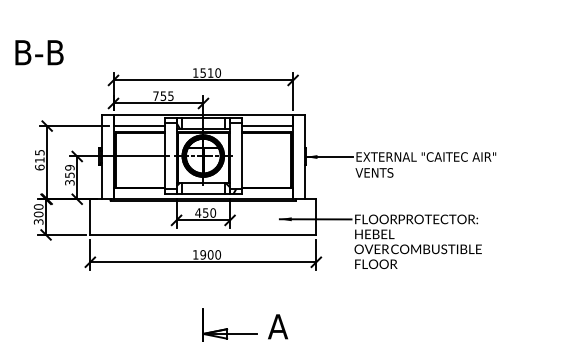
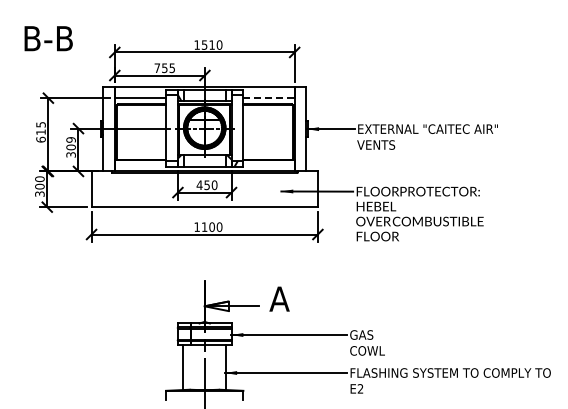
text: (39, 52) -> (48, 38), moved
line: (266, 126) -> (268, 98), solid -> dashed
text: (69, 175) -> (70, 147), 359 -> 309
text: (203, 254) -> (204, 226), 1900 -> 1100

